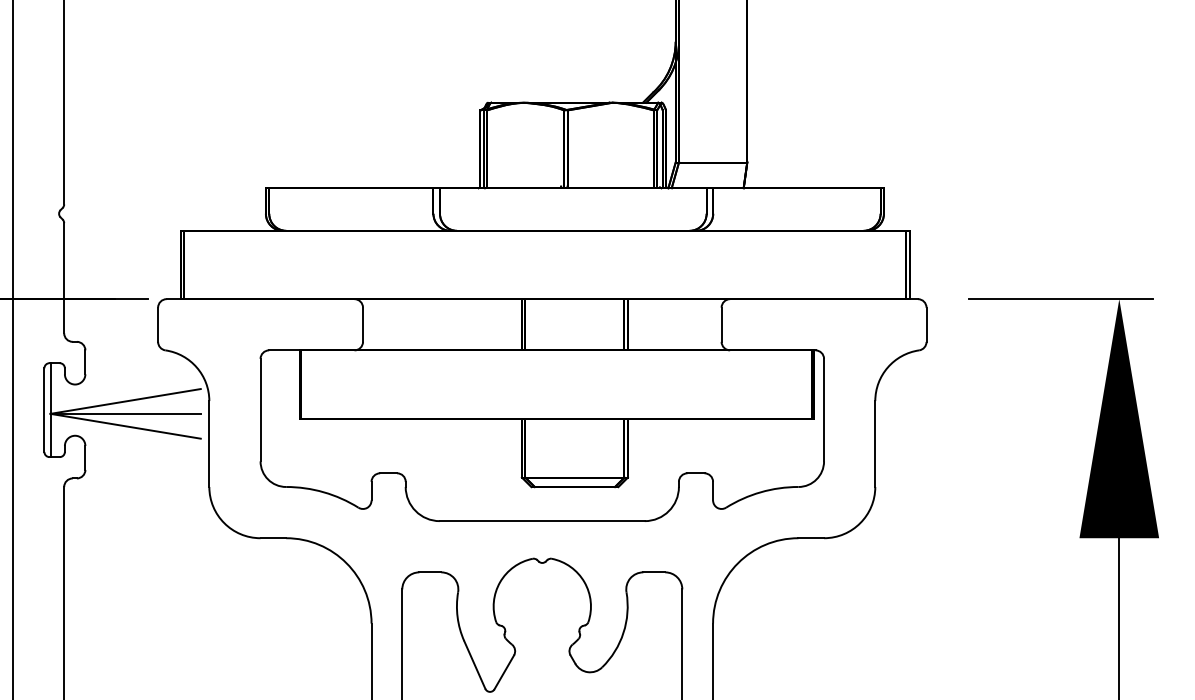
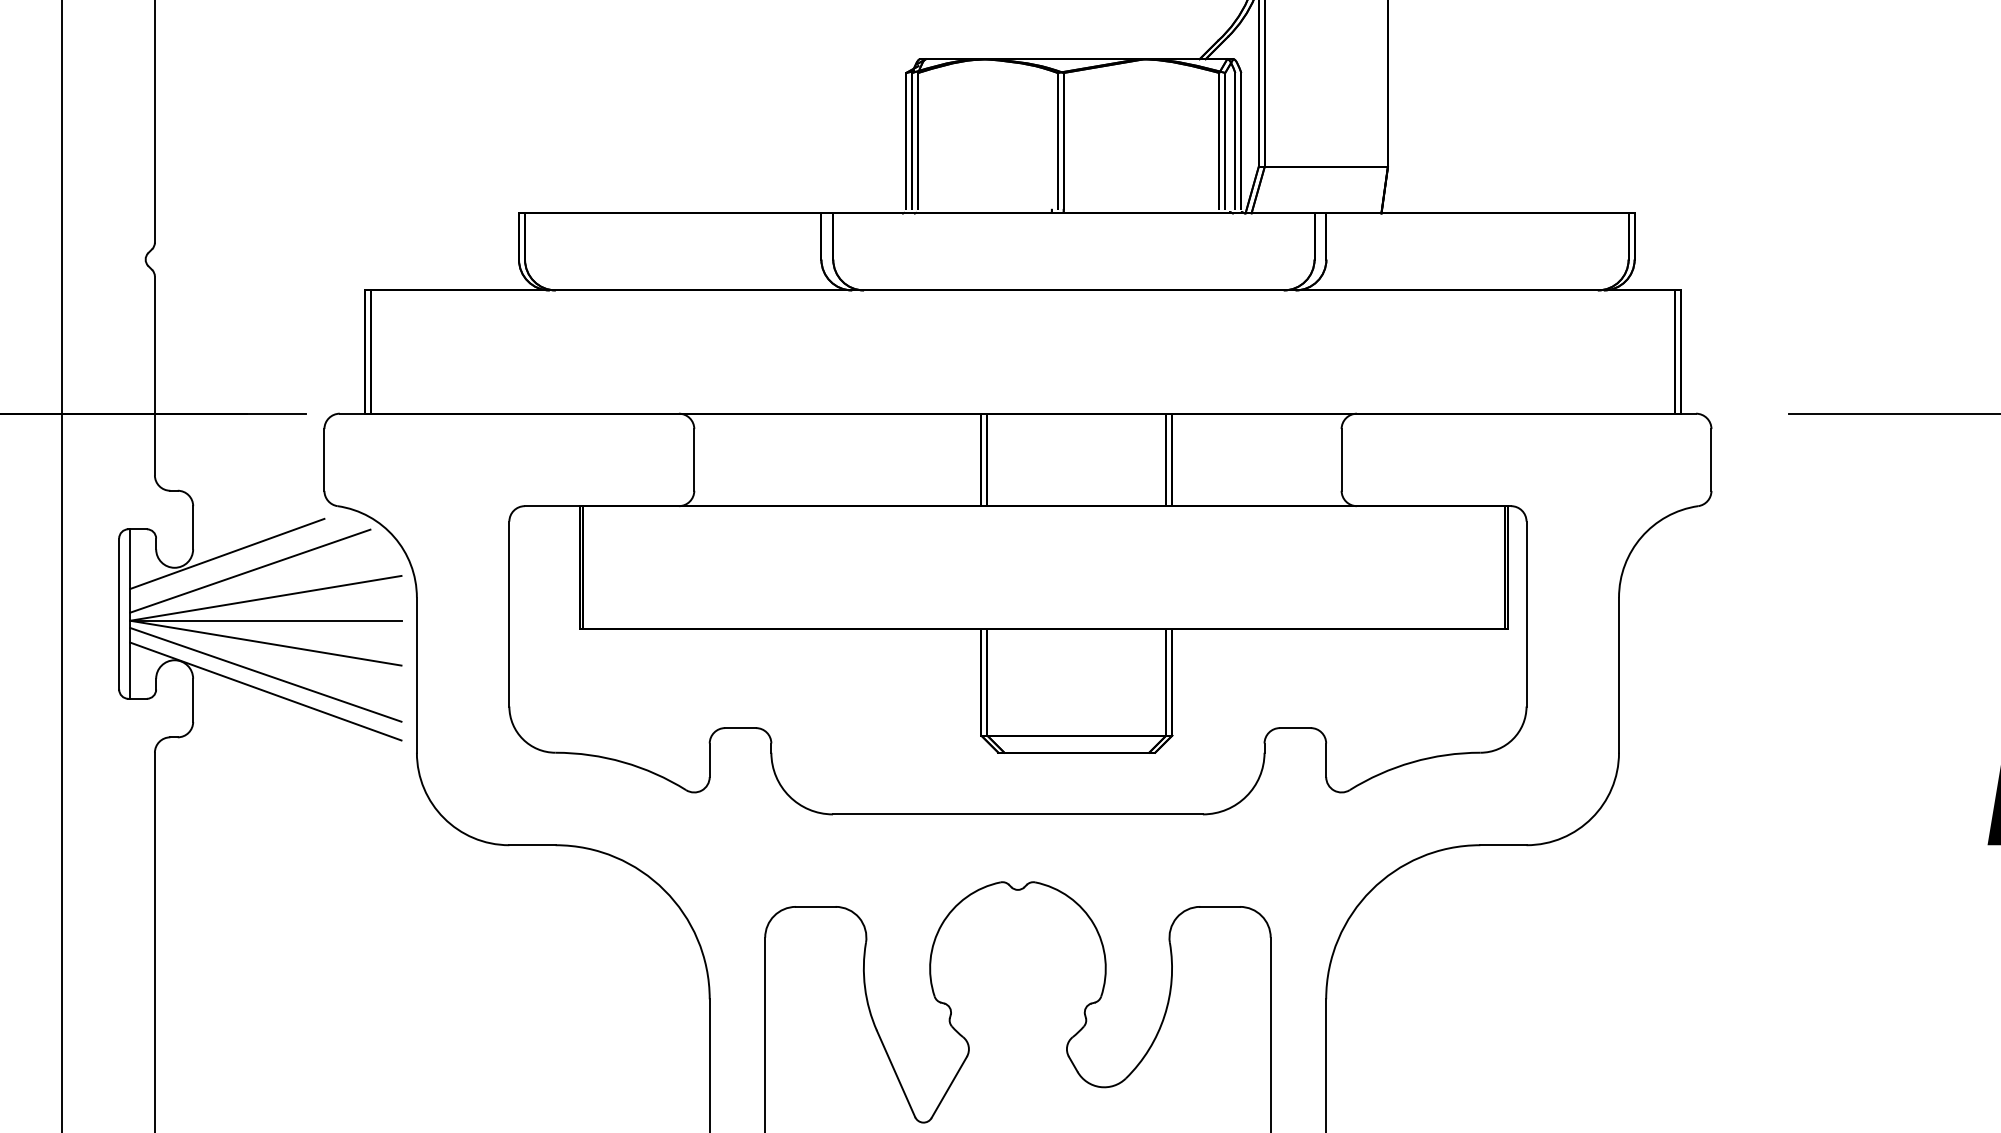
line: (104, 376) -> (227, 553), added
line: (116, 386) -> (249, 571), added
line: (125, 443) -> (265, 674), added
line: (125, 452) -> (265, 690), added

